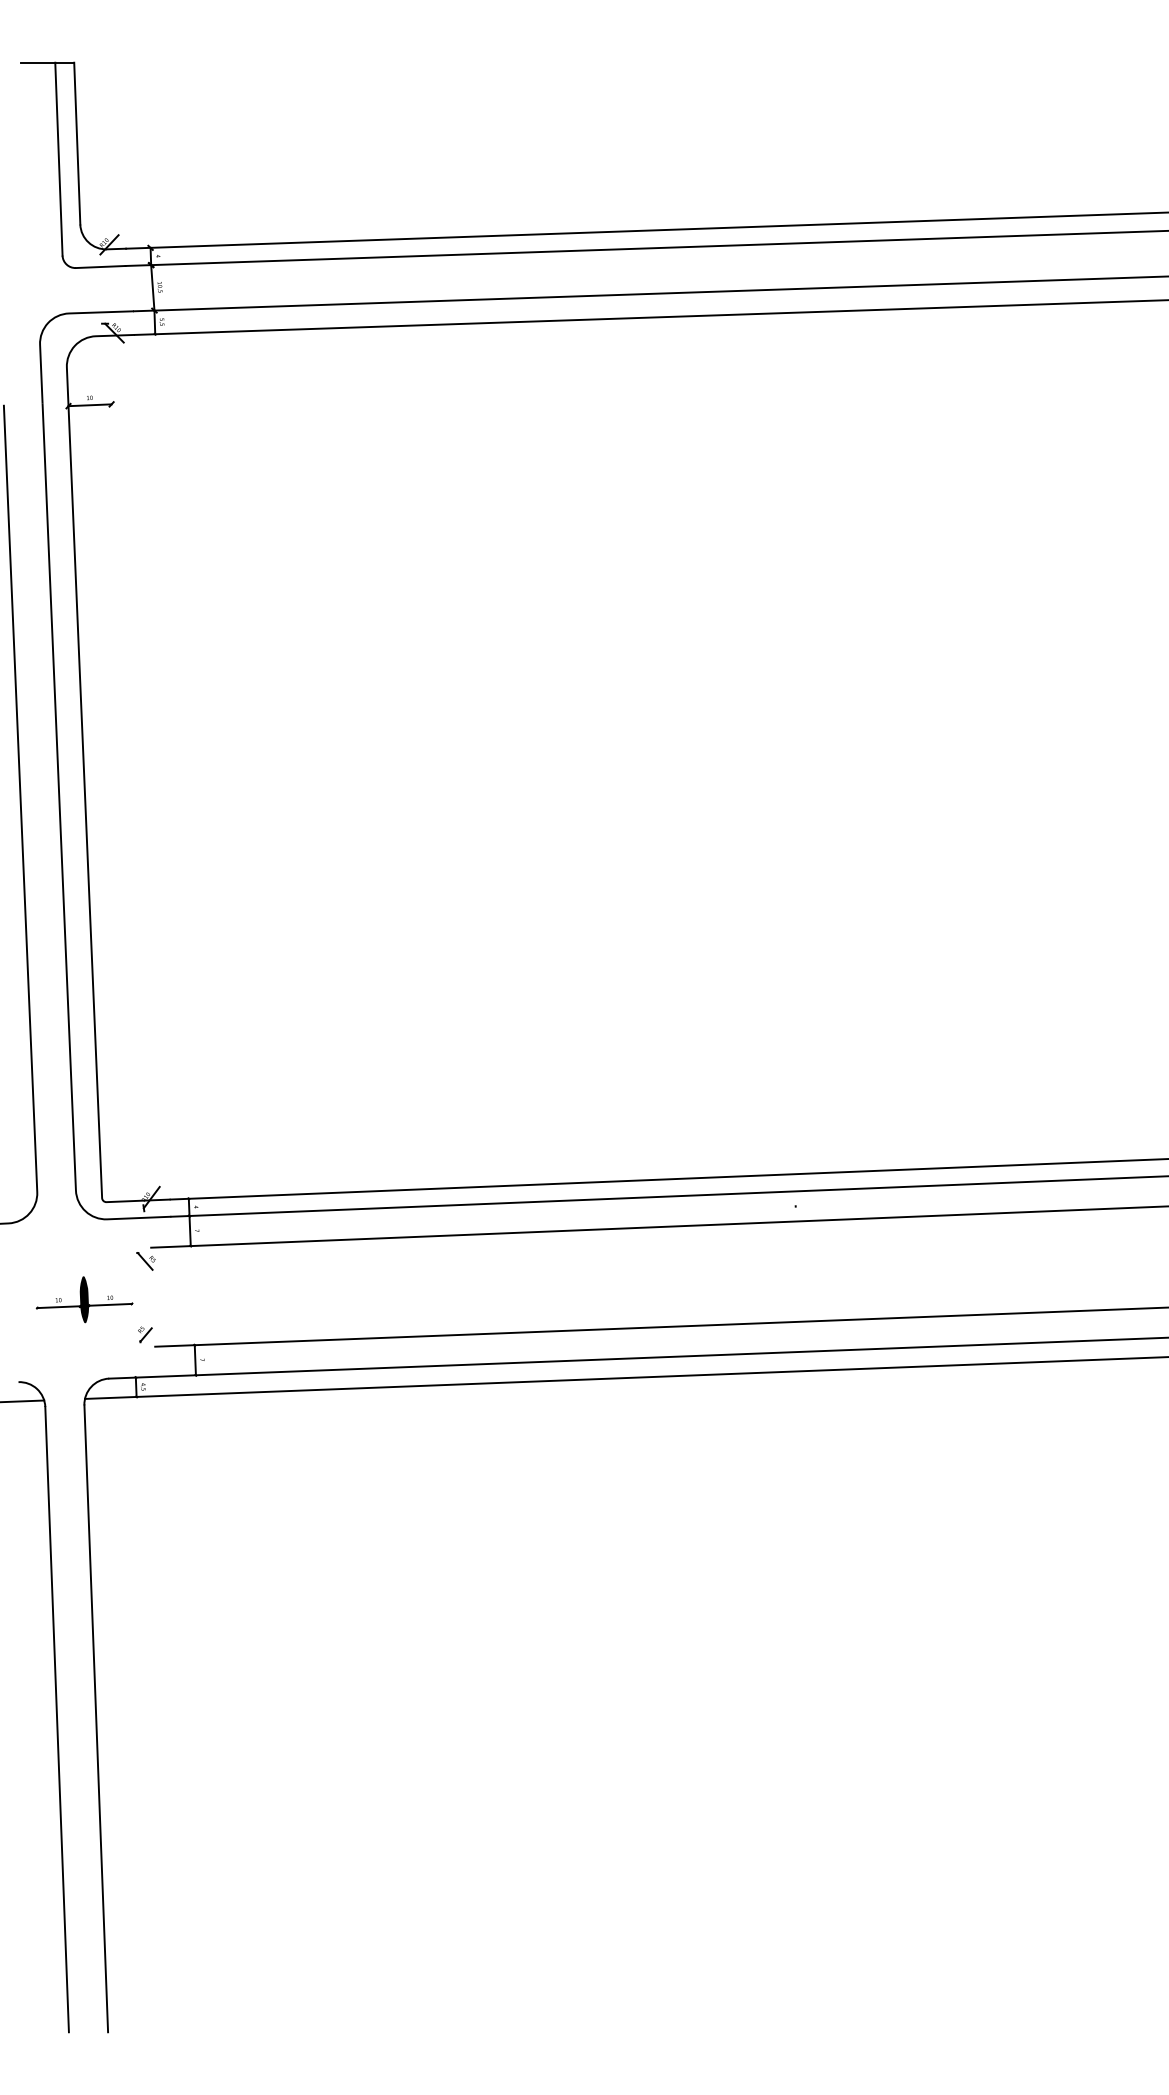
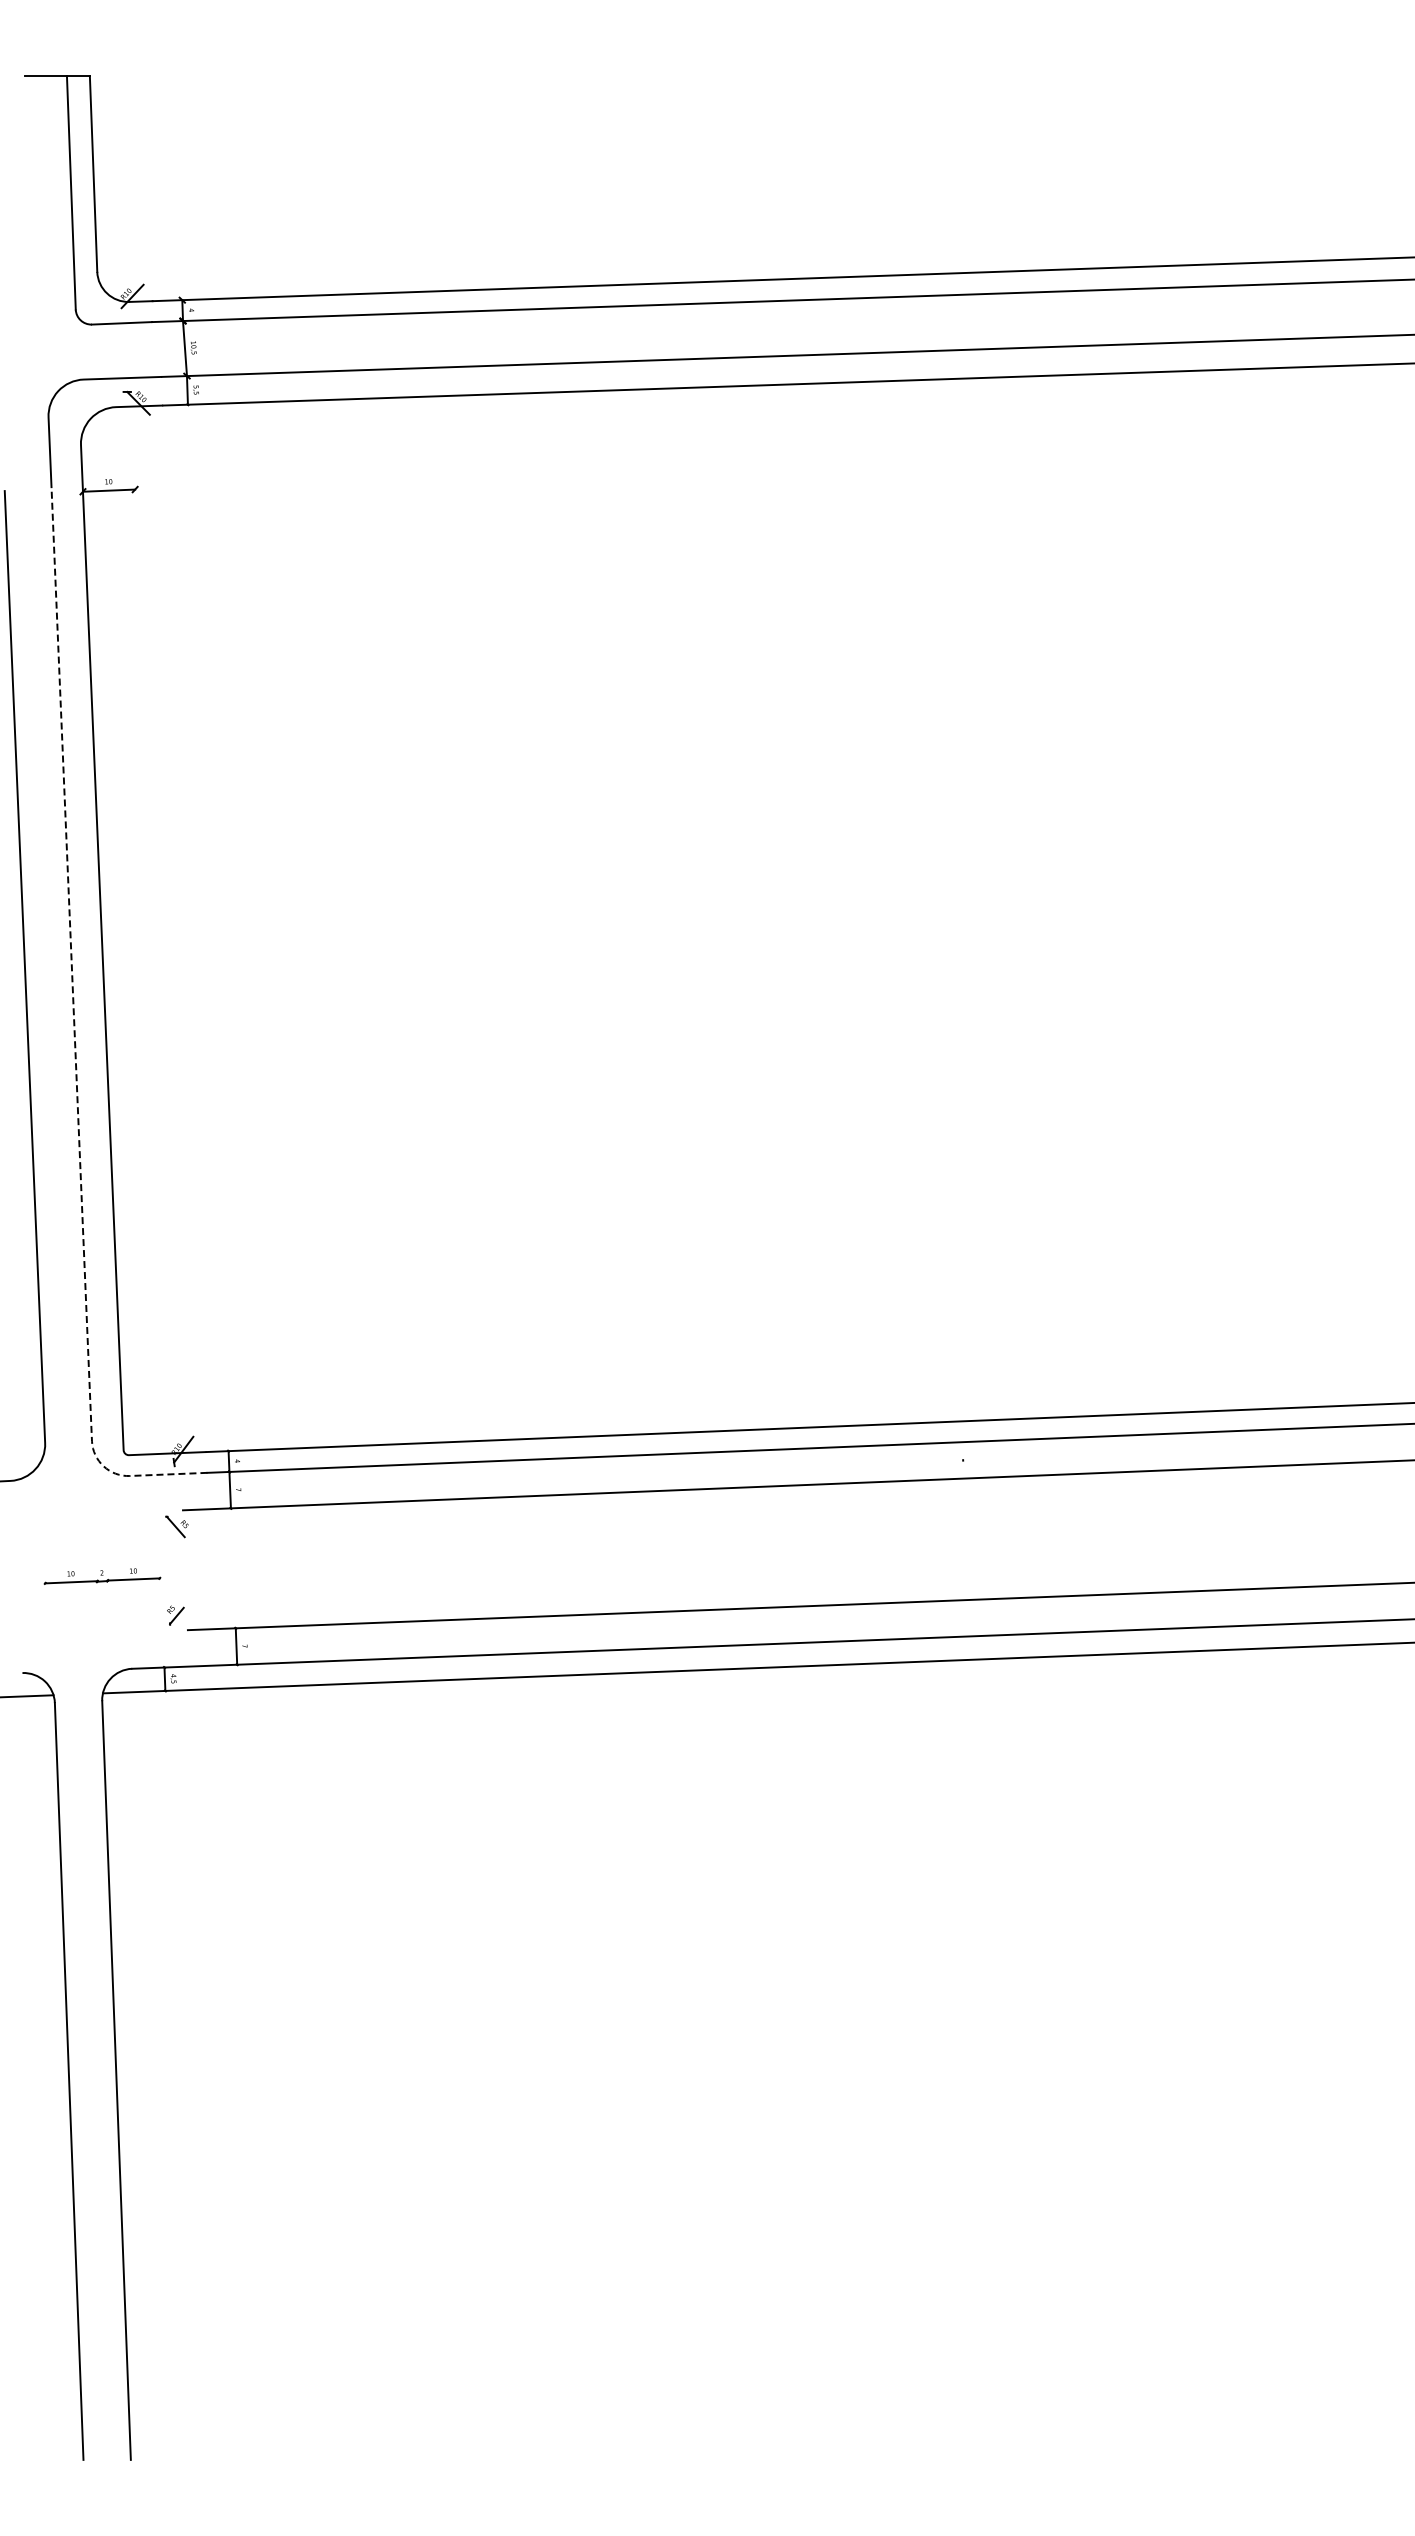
line: (61, 857) -> (74, 1038), solid -> dashed
fill: (83, 1299) -> (101, 1572), removed

